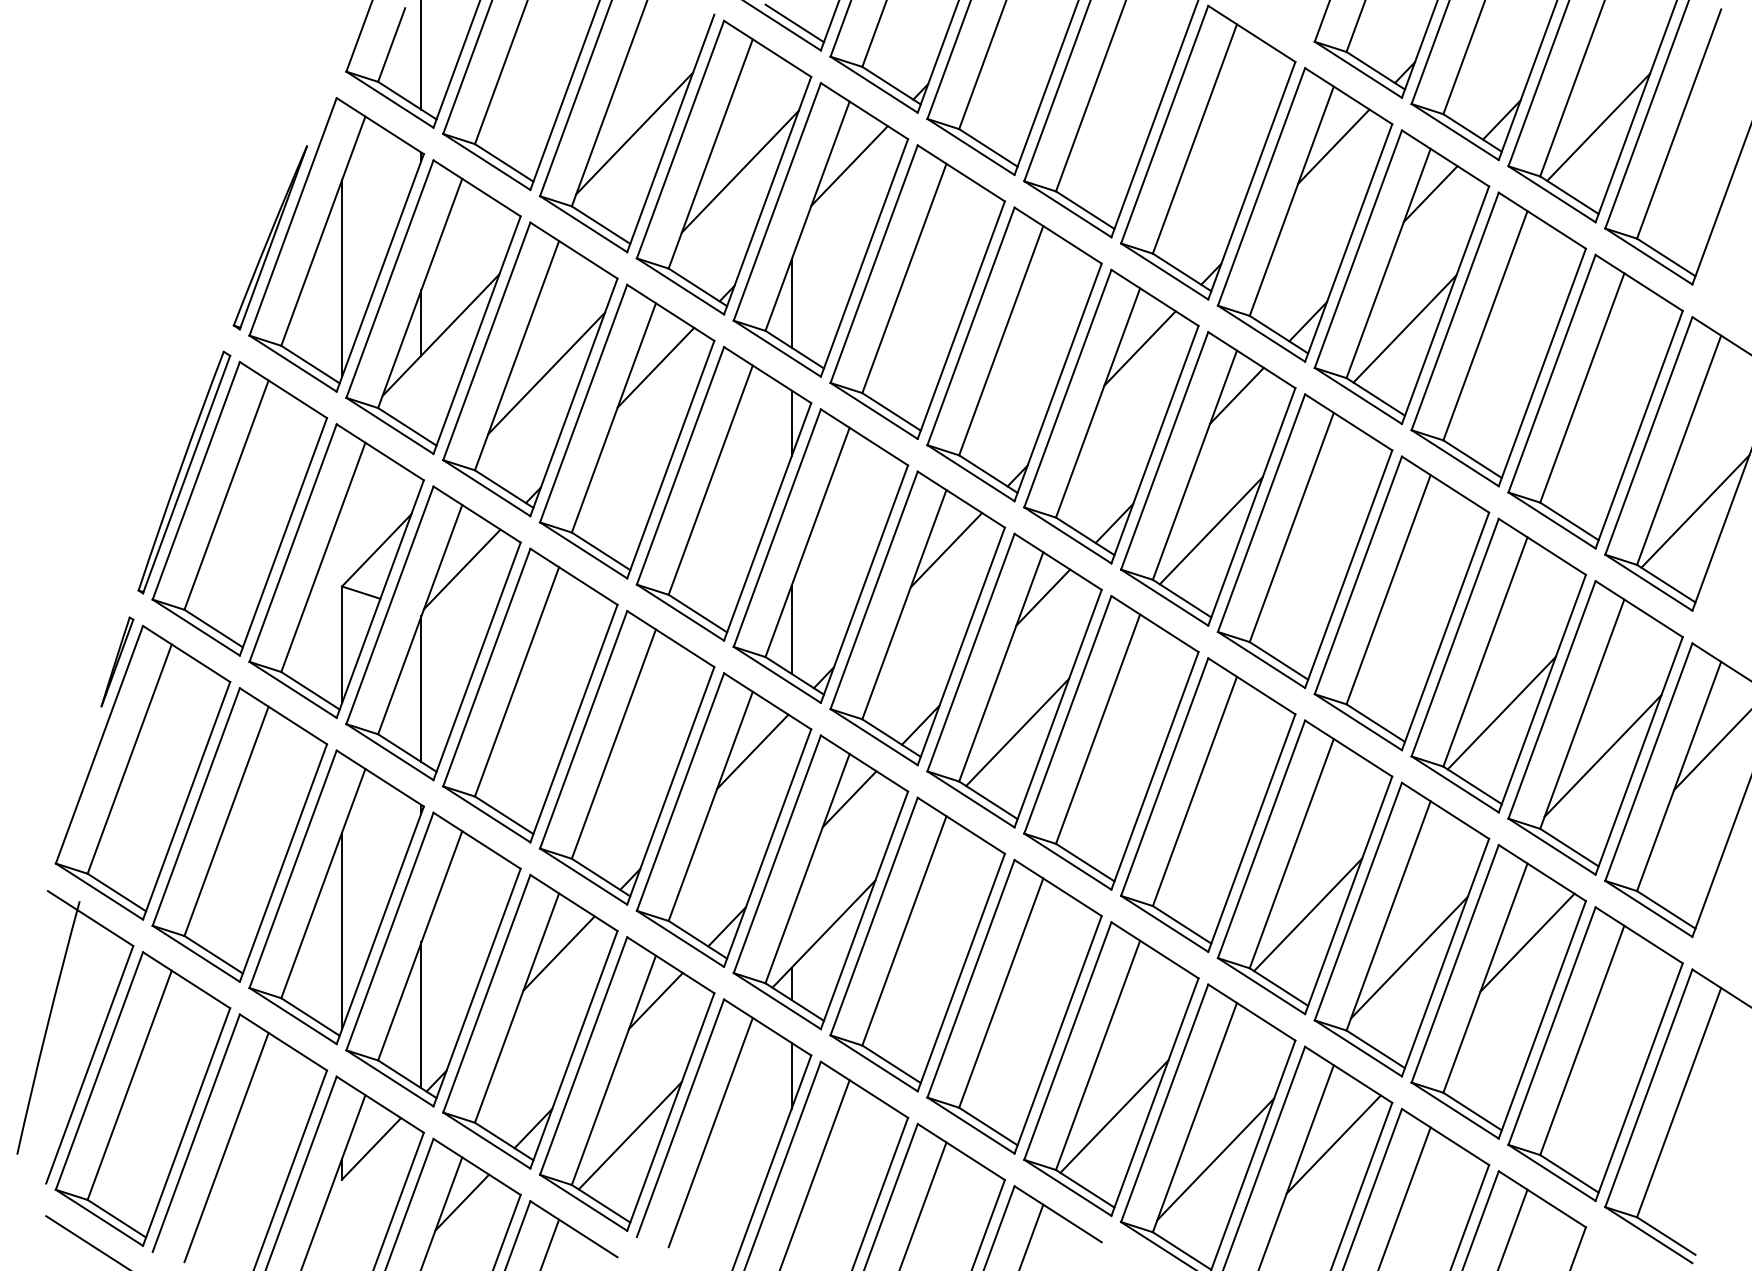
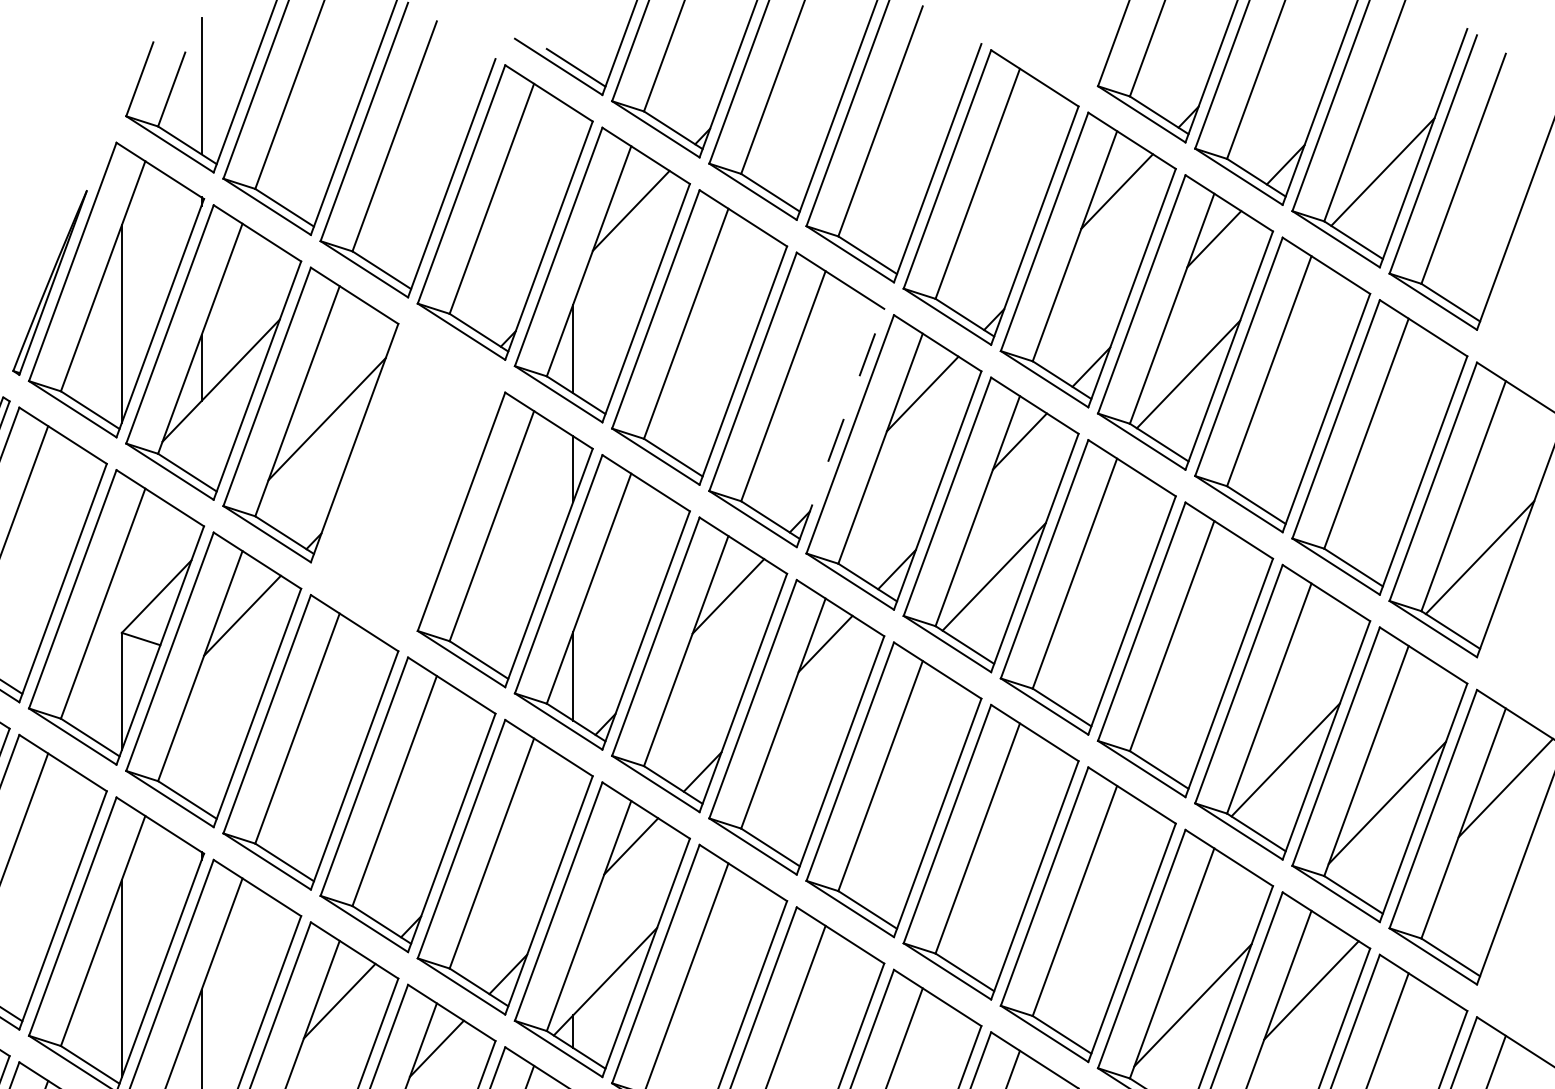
line: (634, 133) -> (415, 178), removed
line: (739, 171) -> (520, 216), removed
line: (1058, 382) -> (840, 428), solid -> dashed
part: (626, 431) -> (407, 477), removed
line: (421, 689) -> (201, 736), removed
line: (1017, 732) -> (799, 779), removed
line: (752, 751) -> (533, 798), removed
line: (1308, 914) -> (1091, 962), removed

